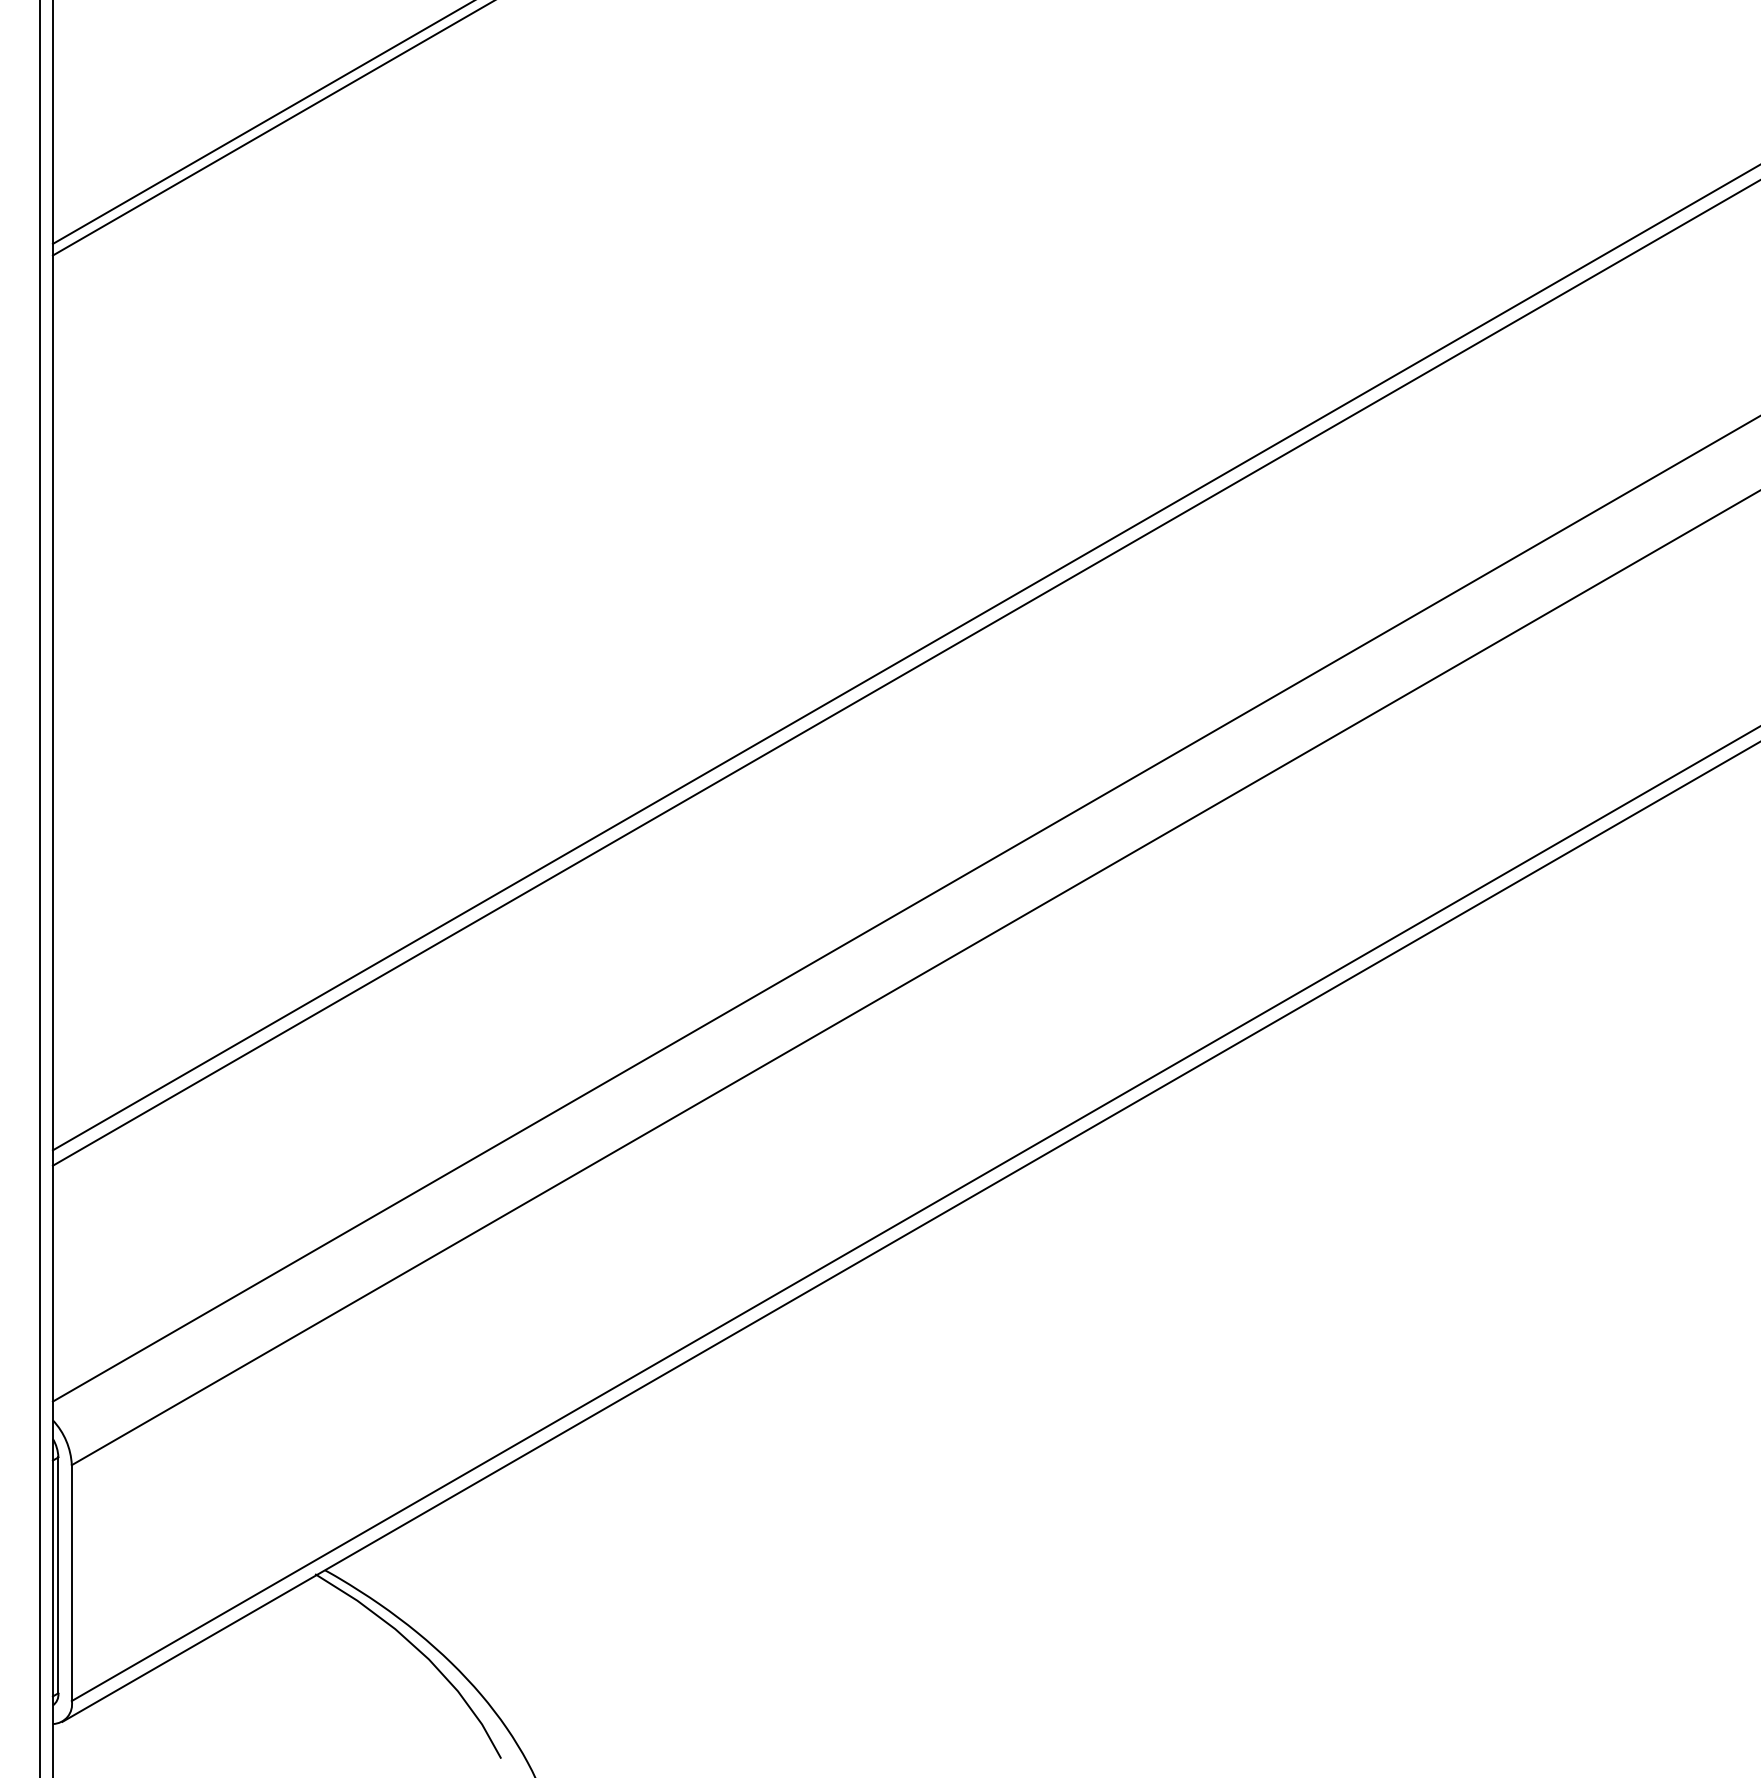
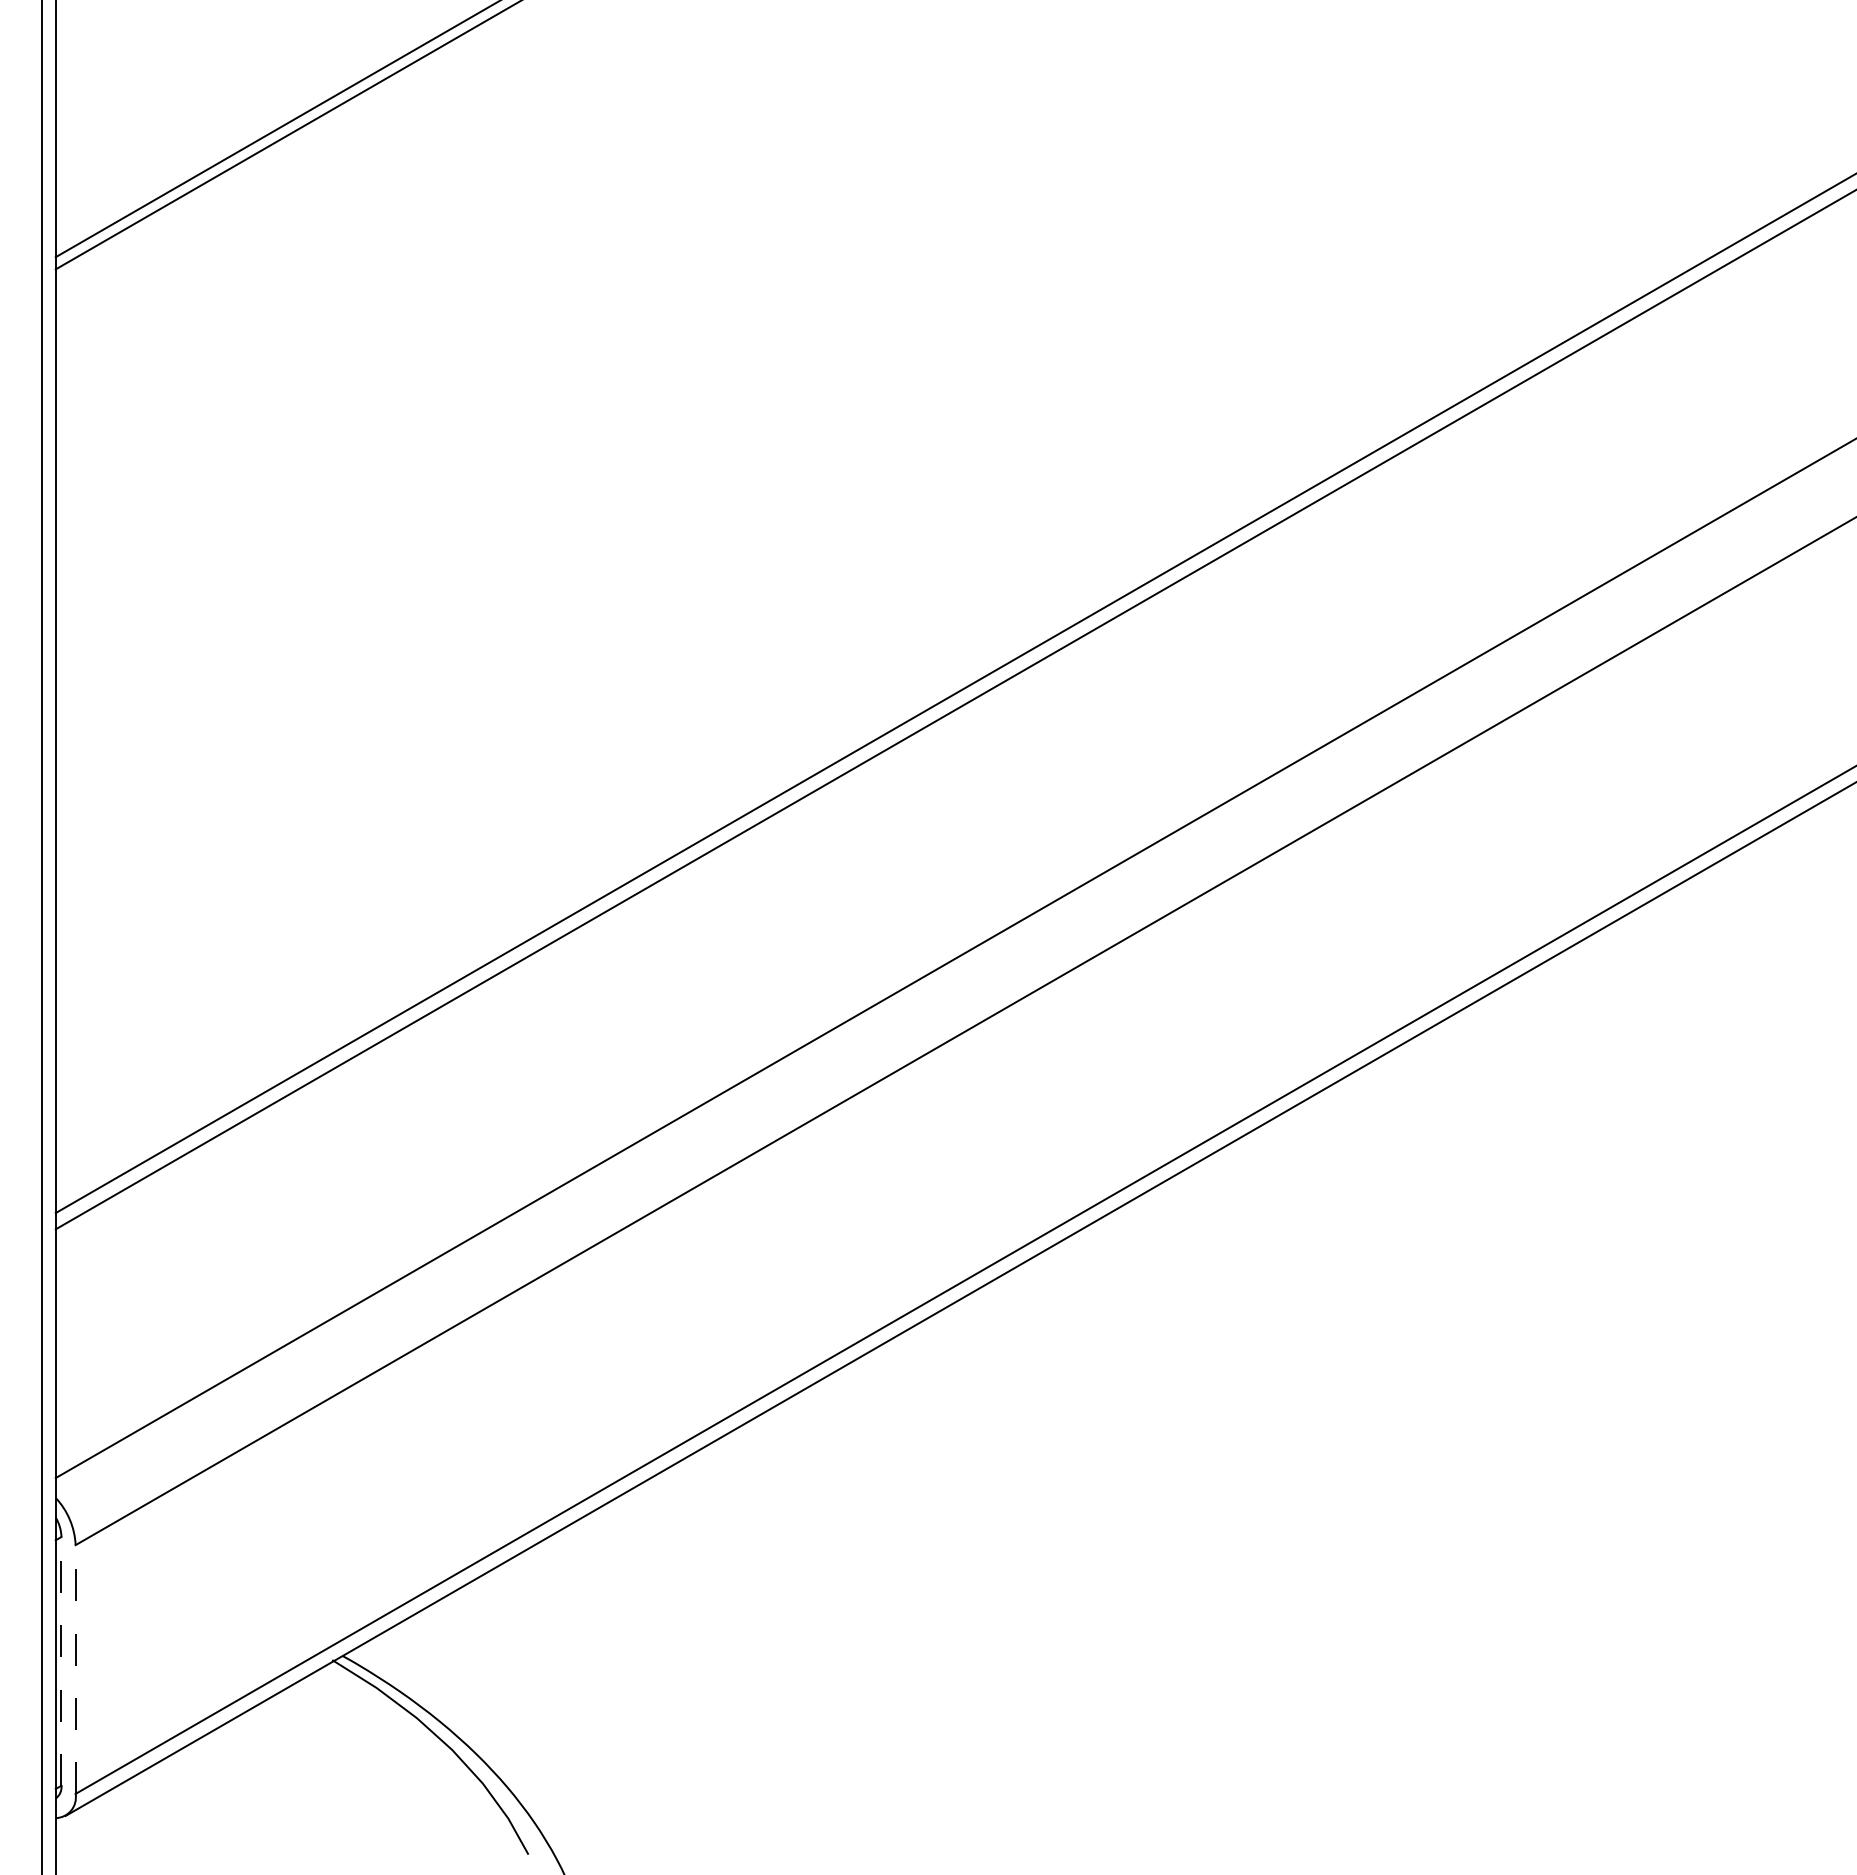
line: (58, 1574) -> (61, 1660), solid -> dashed
line: (71, 1583) -> (75, 1669), solid -> dashed

